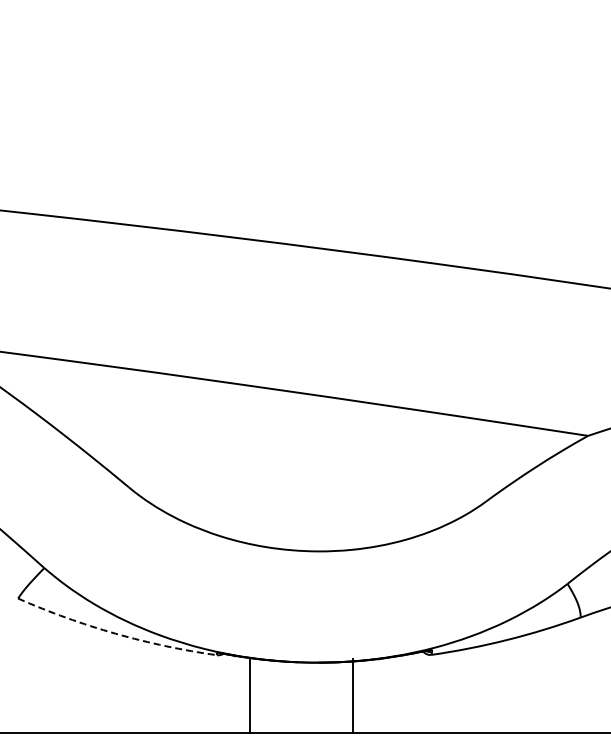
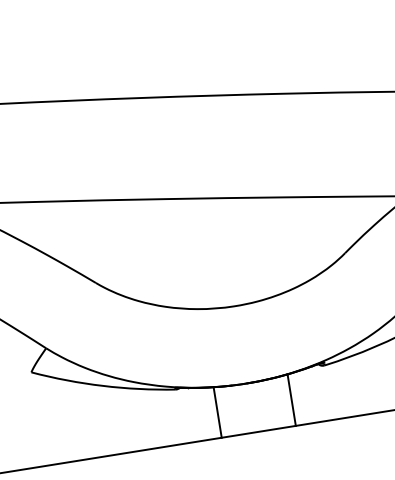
arc: (115, 633) -> (102, 385), dashed -> solid
line: (249, 696) -> (217, 412), moved
line: (352, 696) -> (291, 400), moved

